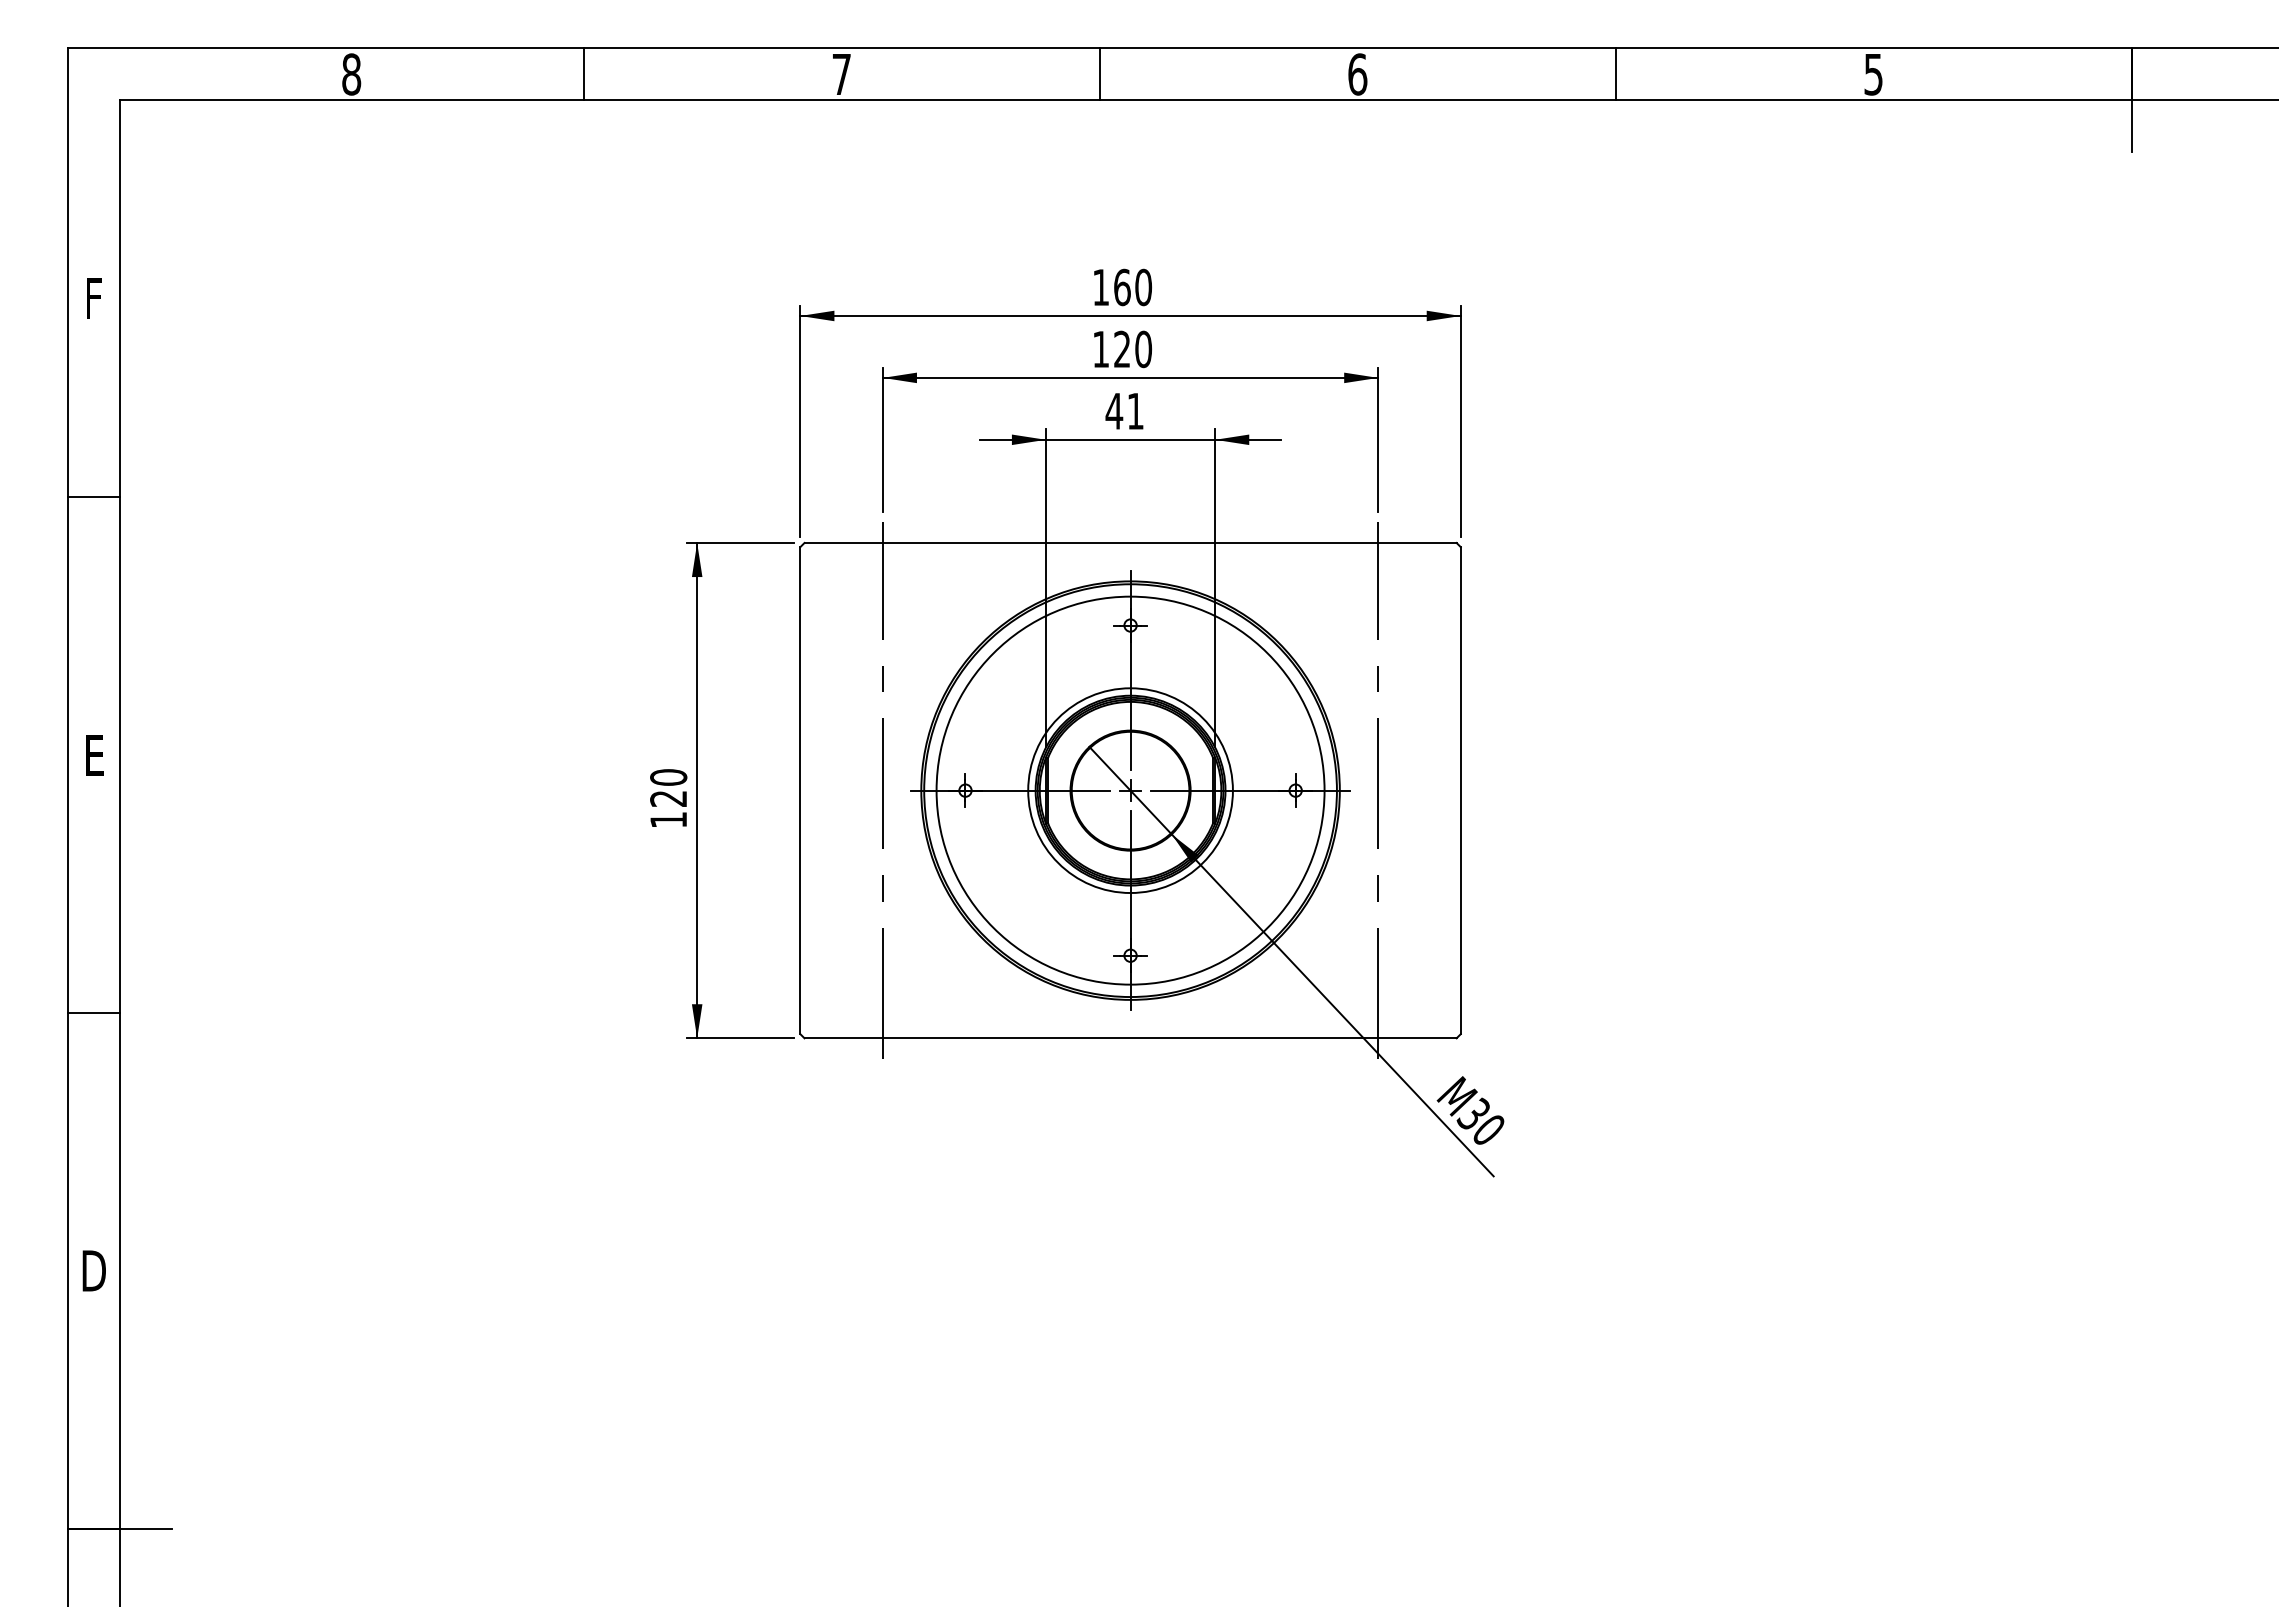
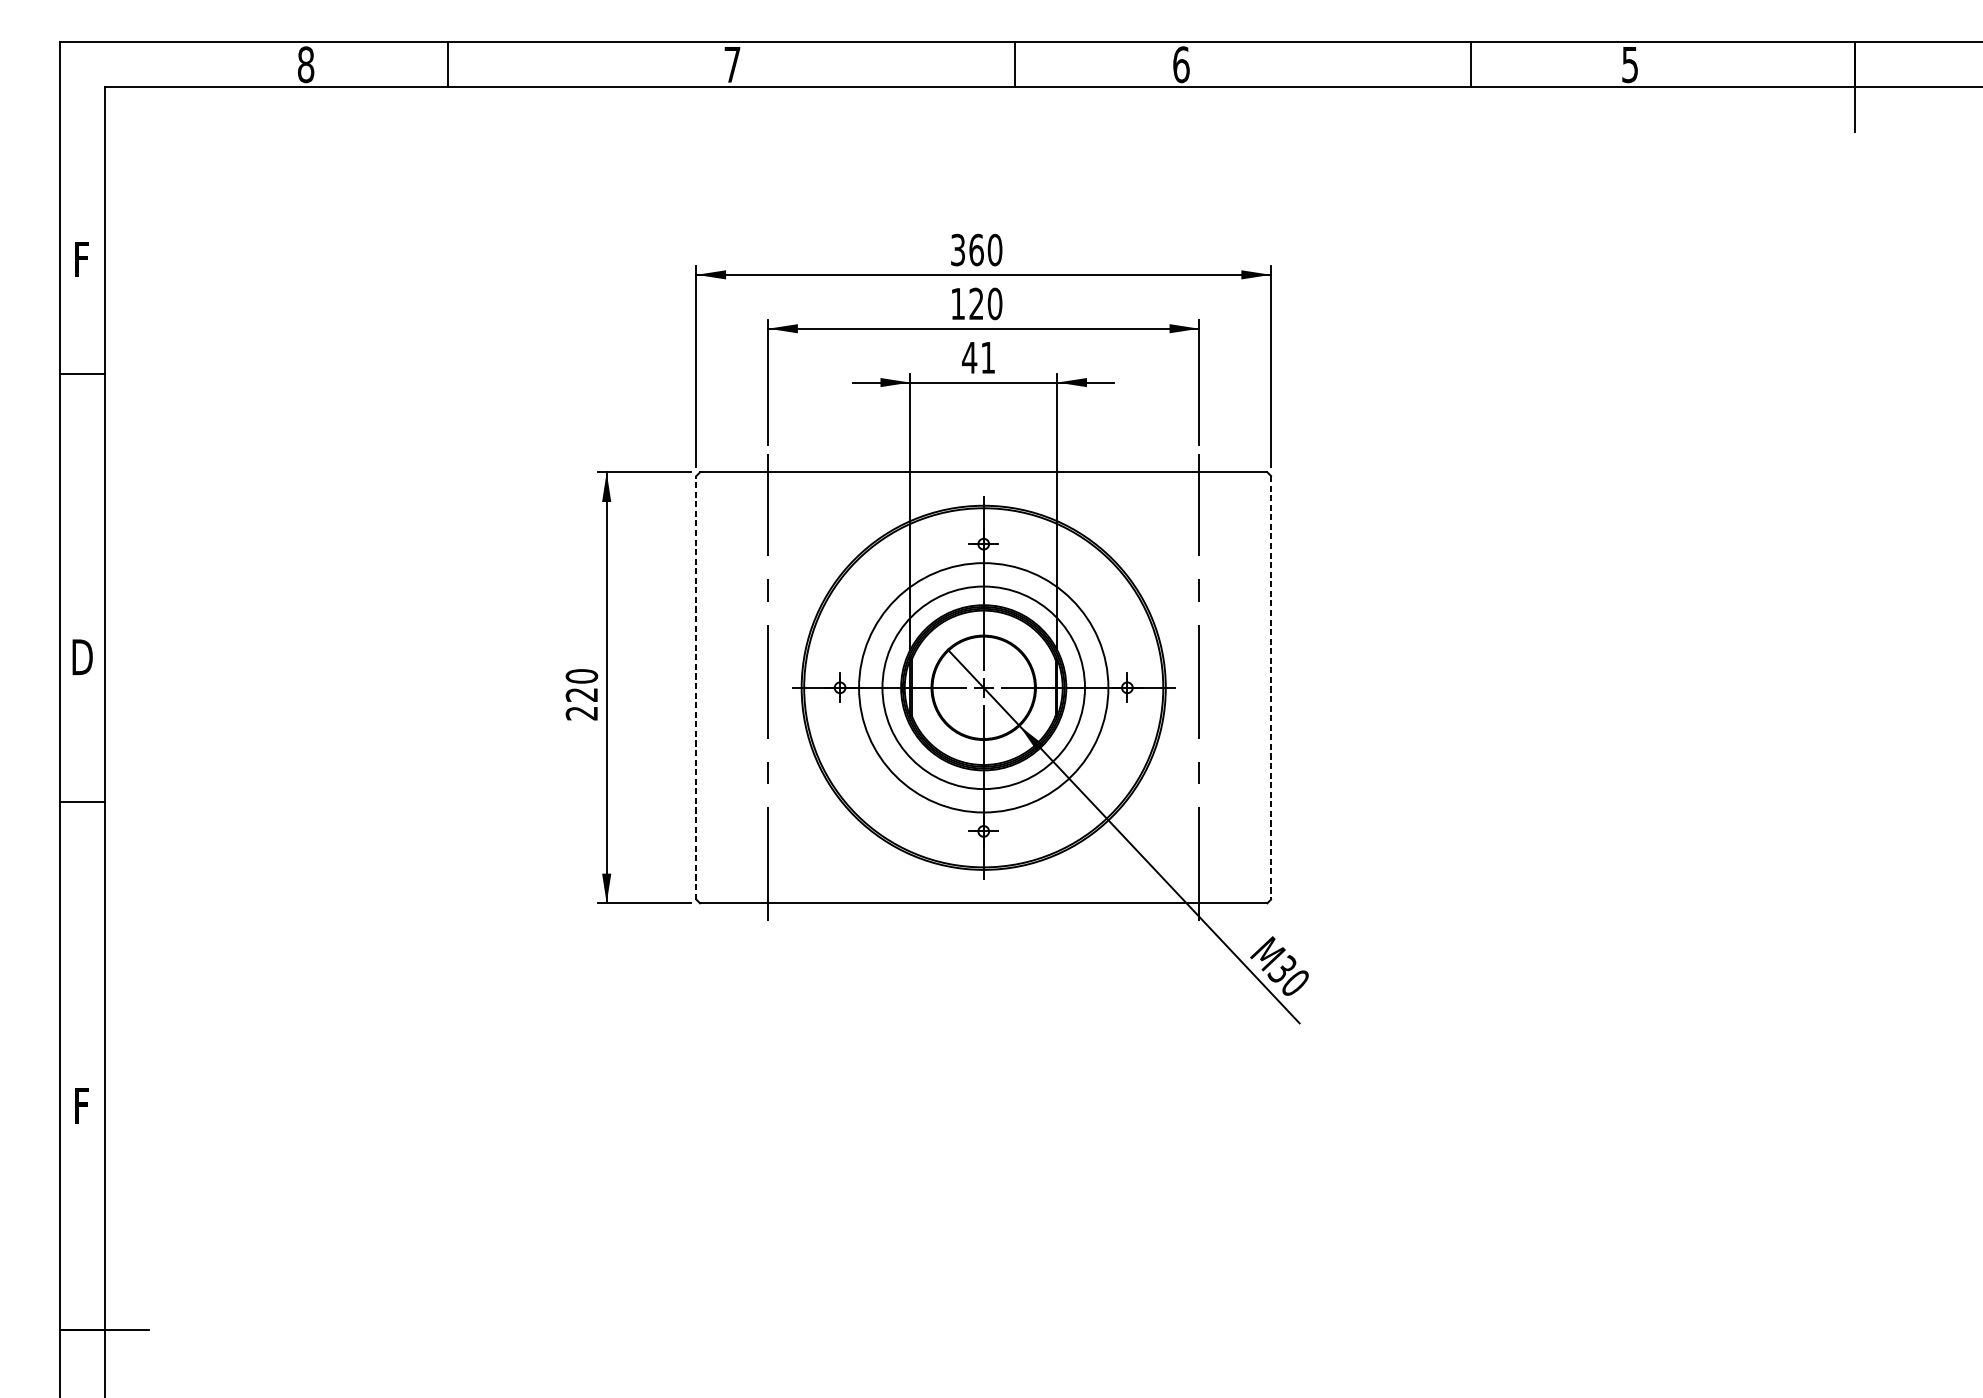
line: (584, 73) -> (448, 63), moved
line: (1100, 73) -> (1014, 63), moved
line: (1616, 73) -> (1471, 63), moved
text: (1101, 287) -> (958, 250), 160 -> 360
line: (93, 497) -> (81, 374), moved
text: (94, 755) -> (82, 657), E -> D
line: (800, 790) -> (696, 687), solid -> dashed
circle: (1130, 790) -> (983, 687), size x0.6
circle: (1130, 790) -> (983, 687), size x1.4
line: (1460, 790) -> (1270, 687), solid -> dashed
text: (668, 820) -> (581, 713), 120 -> 220
line: (93, 1013) -> (81, 802), moved
text: (93, 1270) -> (81, 1105), D -> F

